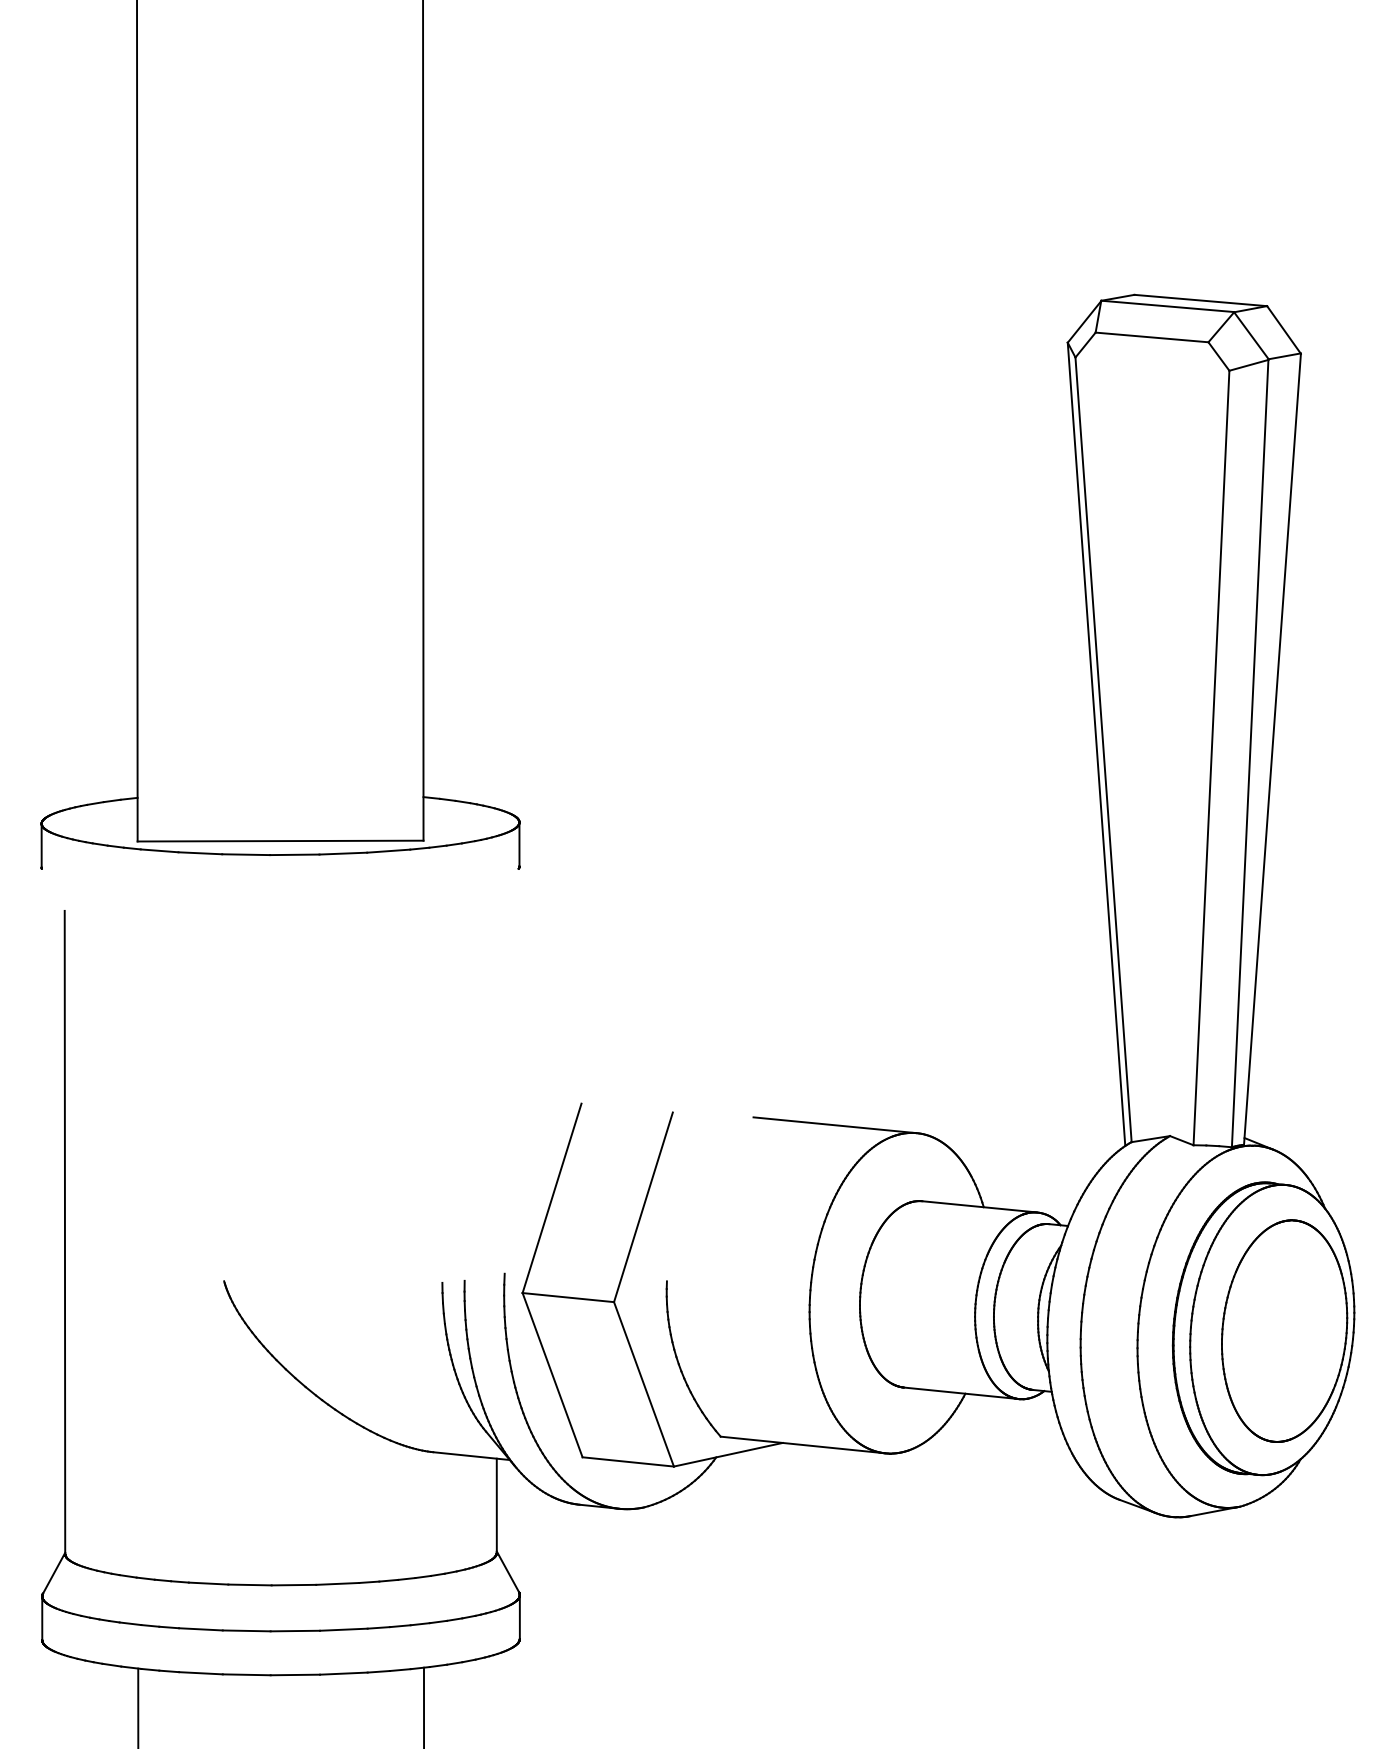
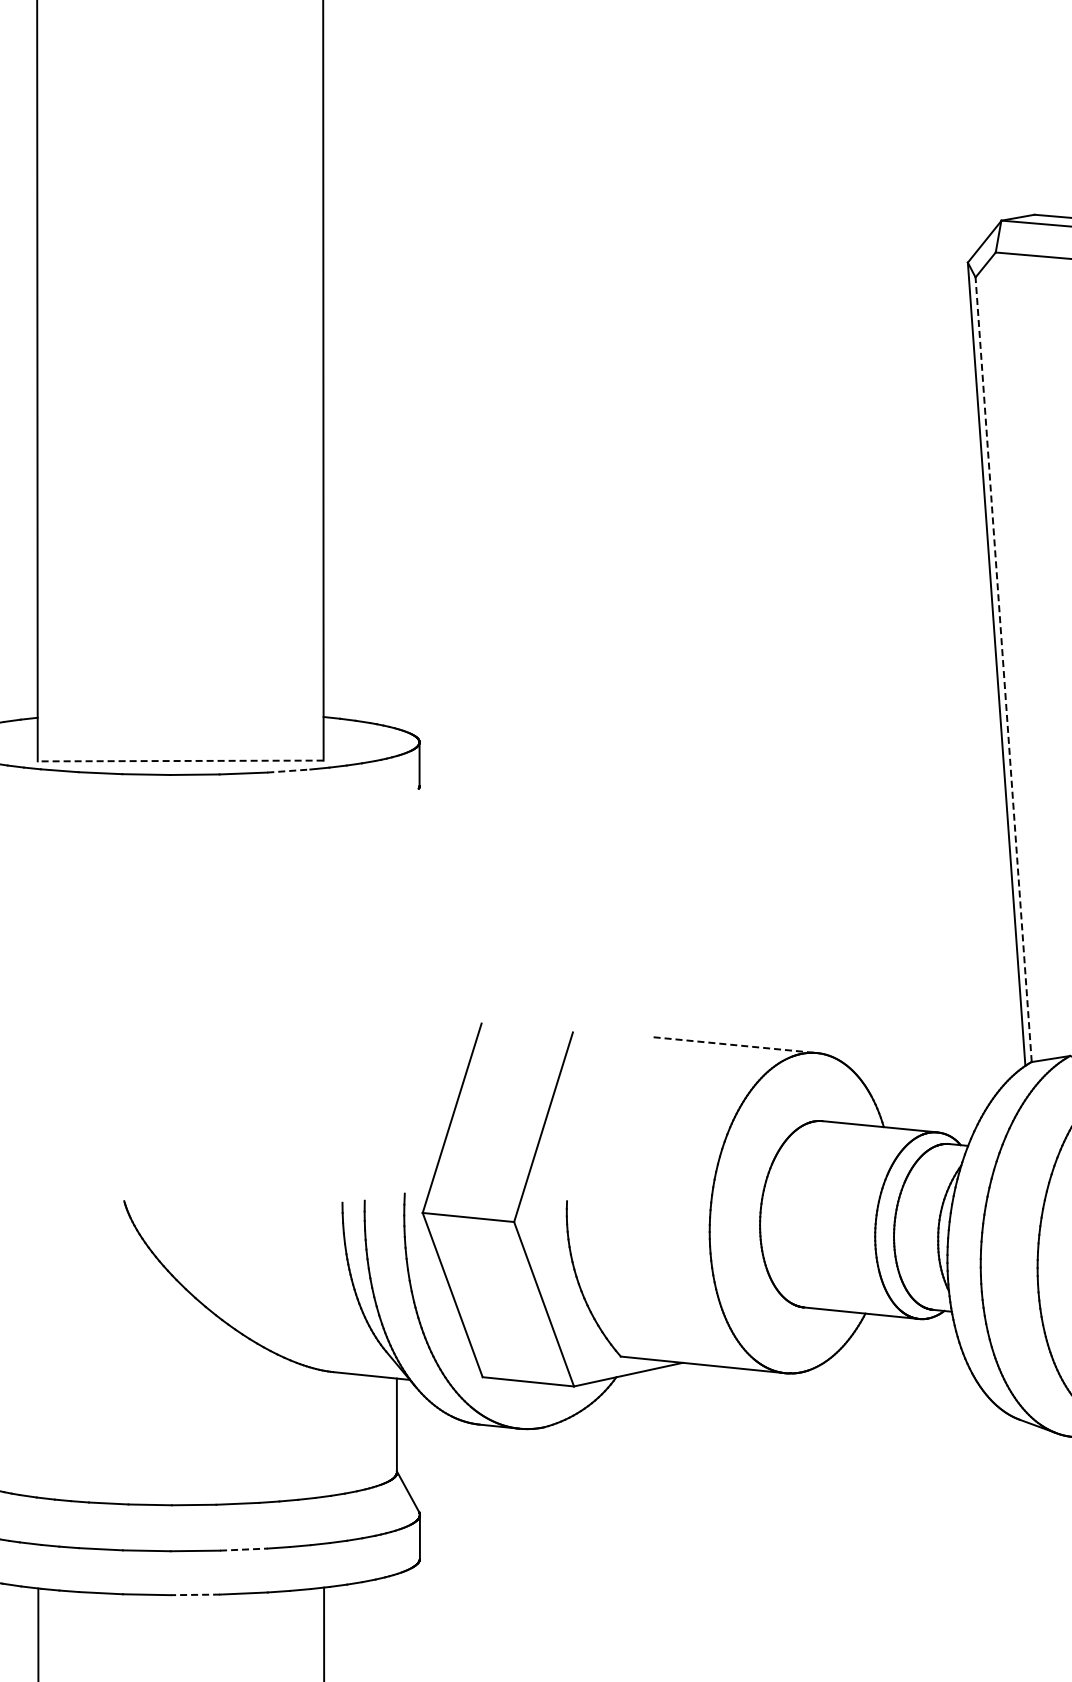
line: (1103, 749) -> (1003, 669), solid -> dashed
line: (280, 841) -> (180, 761), solid -> dashed
line: (388, 851) -> (288, 771), solid -> dashed
line: (834, 1125) -> (734, 1045), solid -> dashed
line: (343, 1629) -> (243, 1549), solid -> dashed
line: (295, 1674) -> (195, 1594), solid -> dashed

